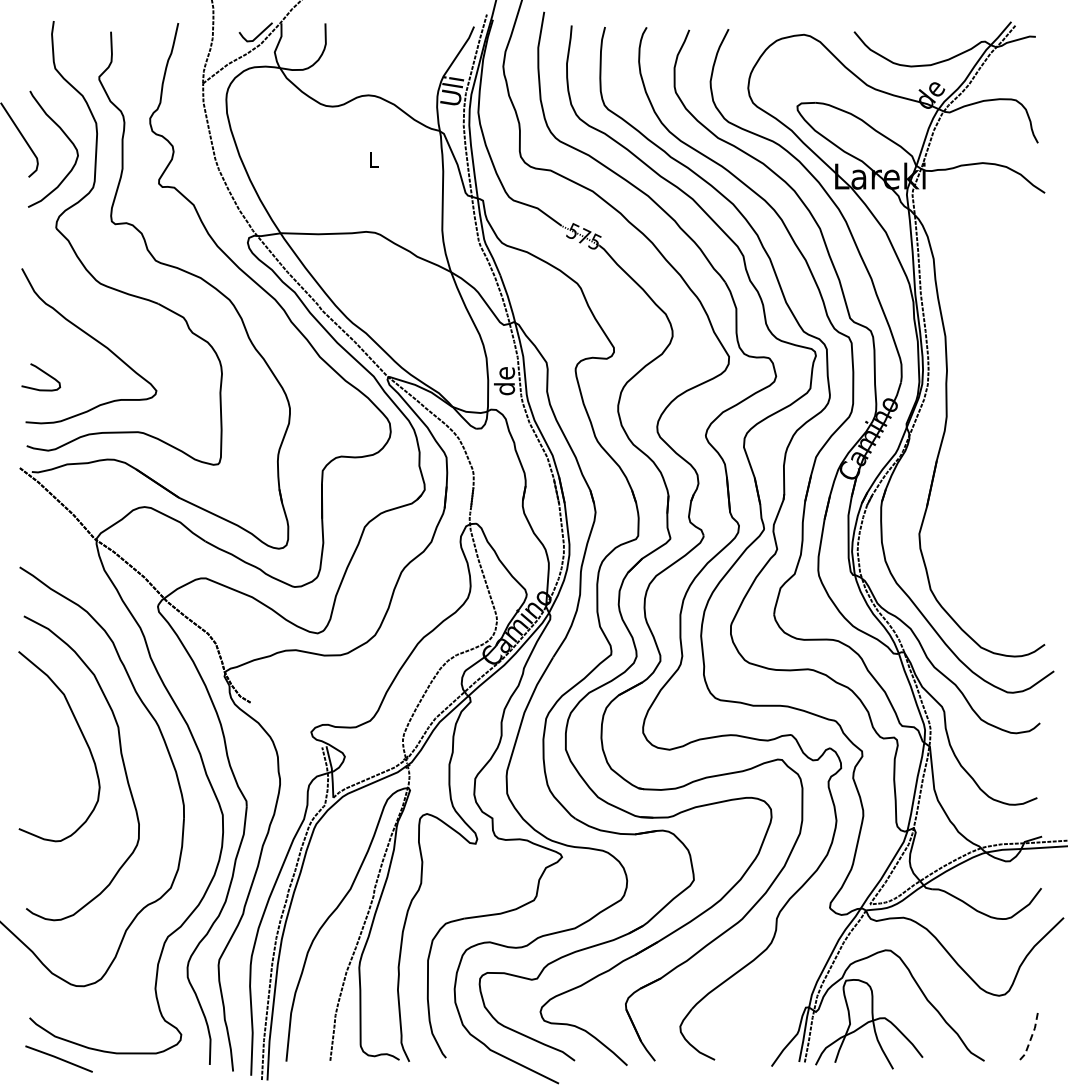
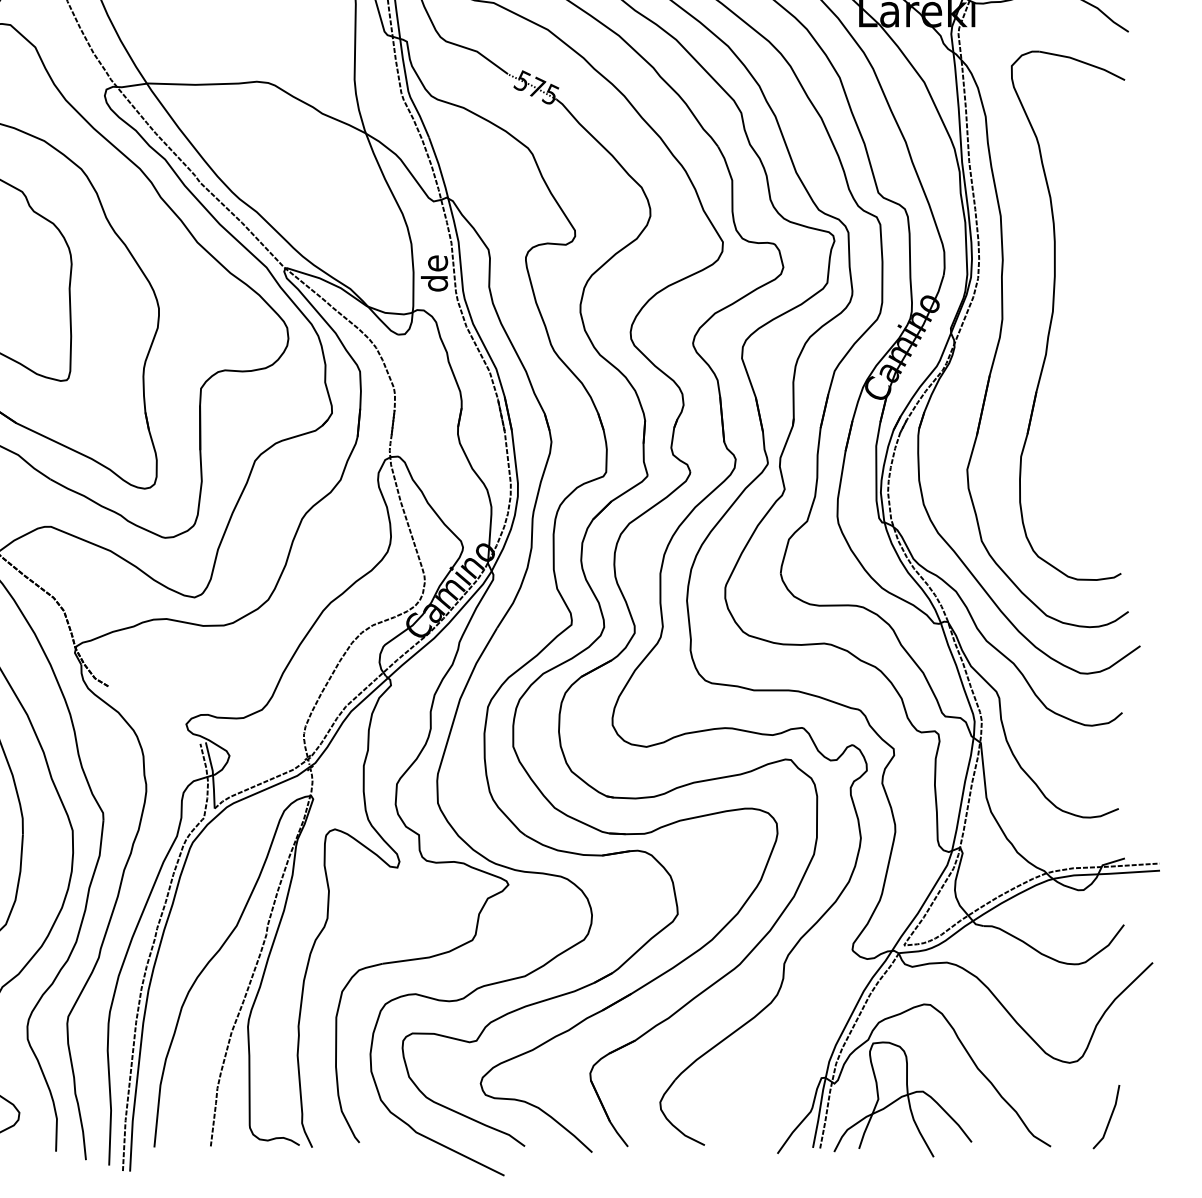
part: (986, 413) -> (1053, 315), added
line: (1030, 1039) -> (1110, 1119), dashed -> solid

